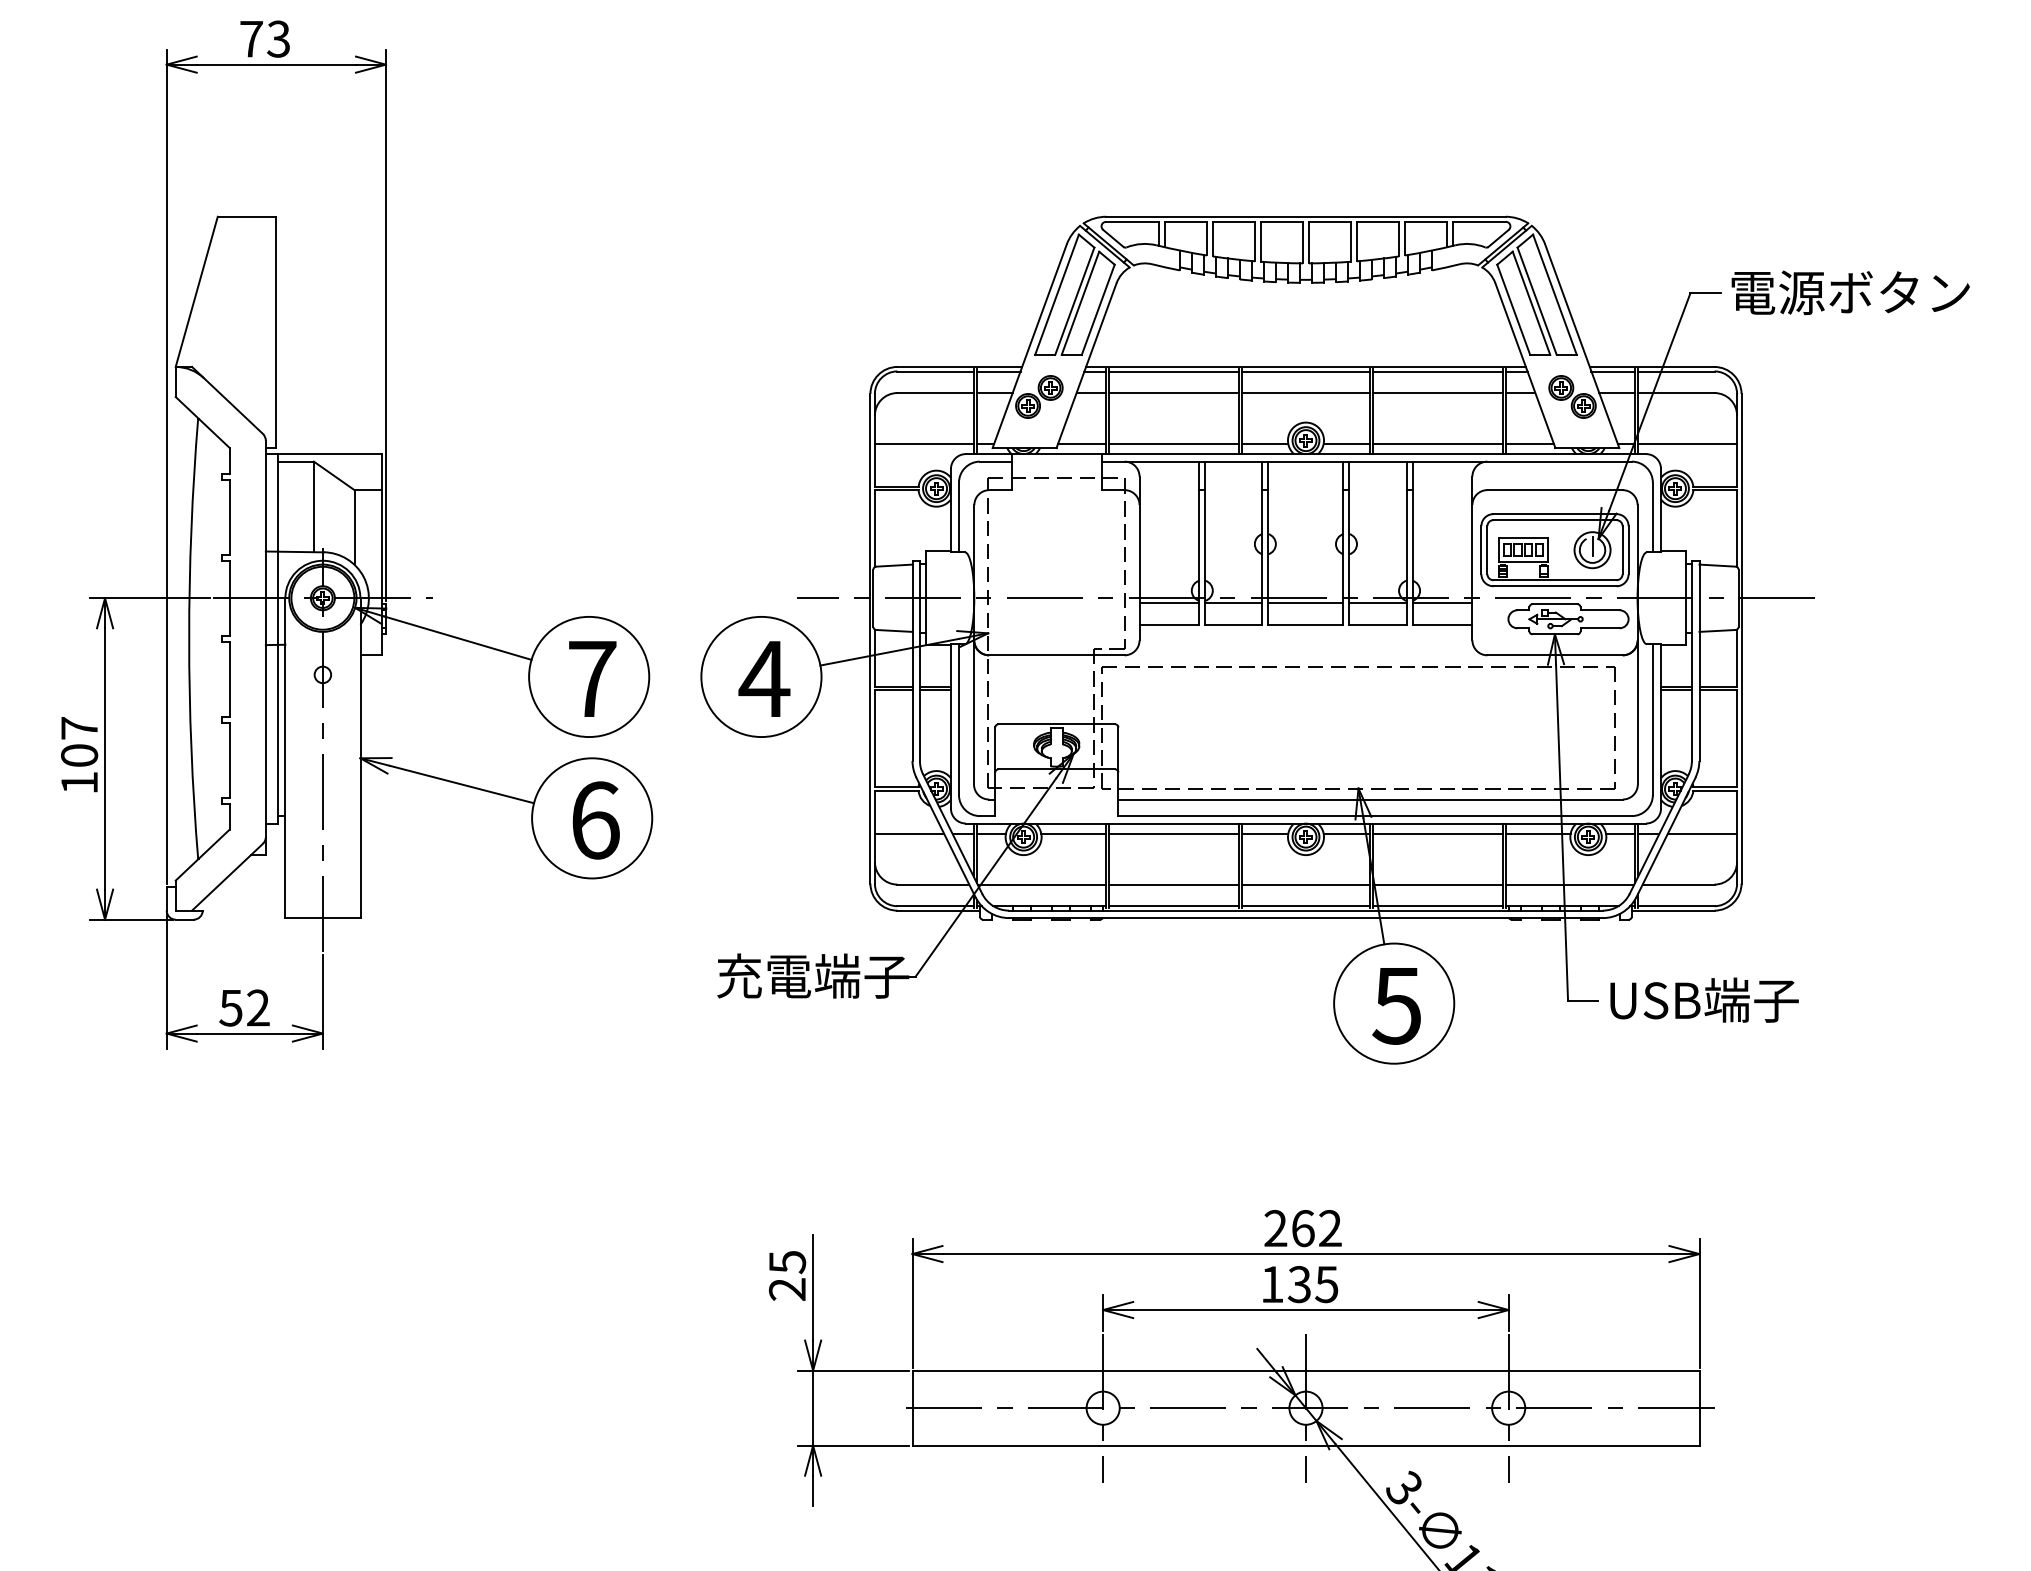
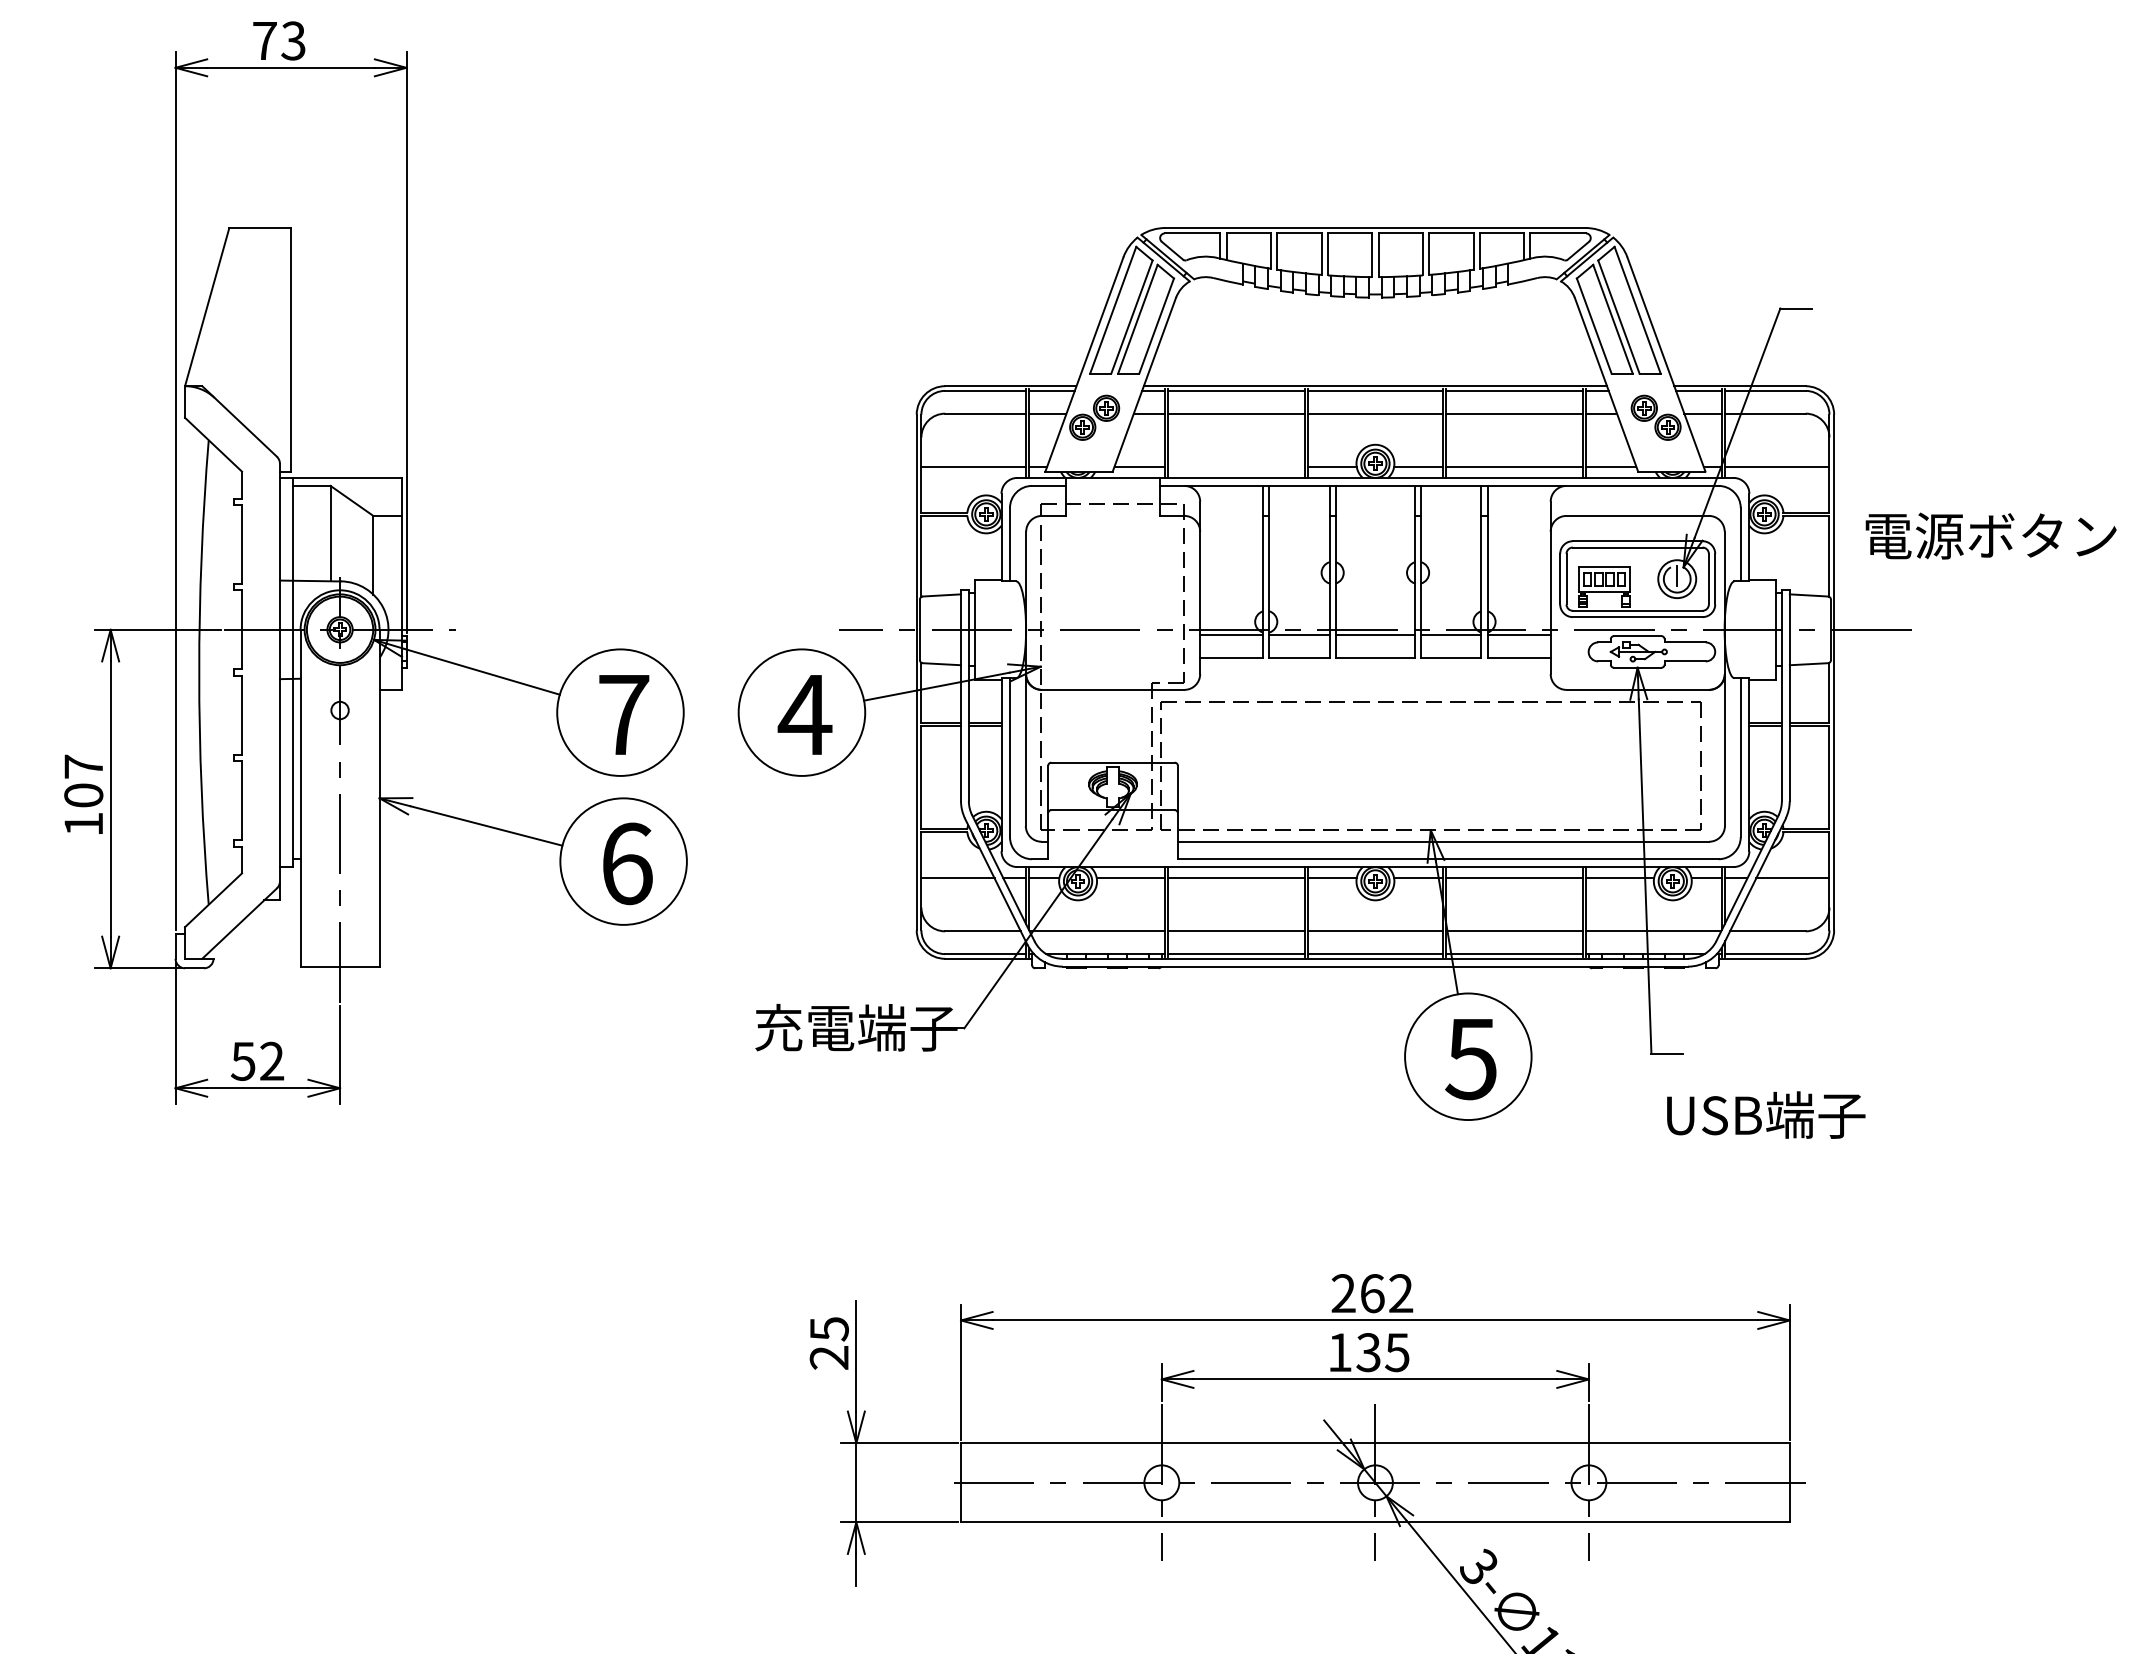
text: (1850, 292) -> (1990, 535), moved
line: (1174, 443) -> (1236, 466), removed
text: (1704, 999) -> (1766, 1114), moved

